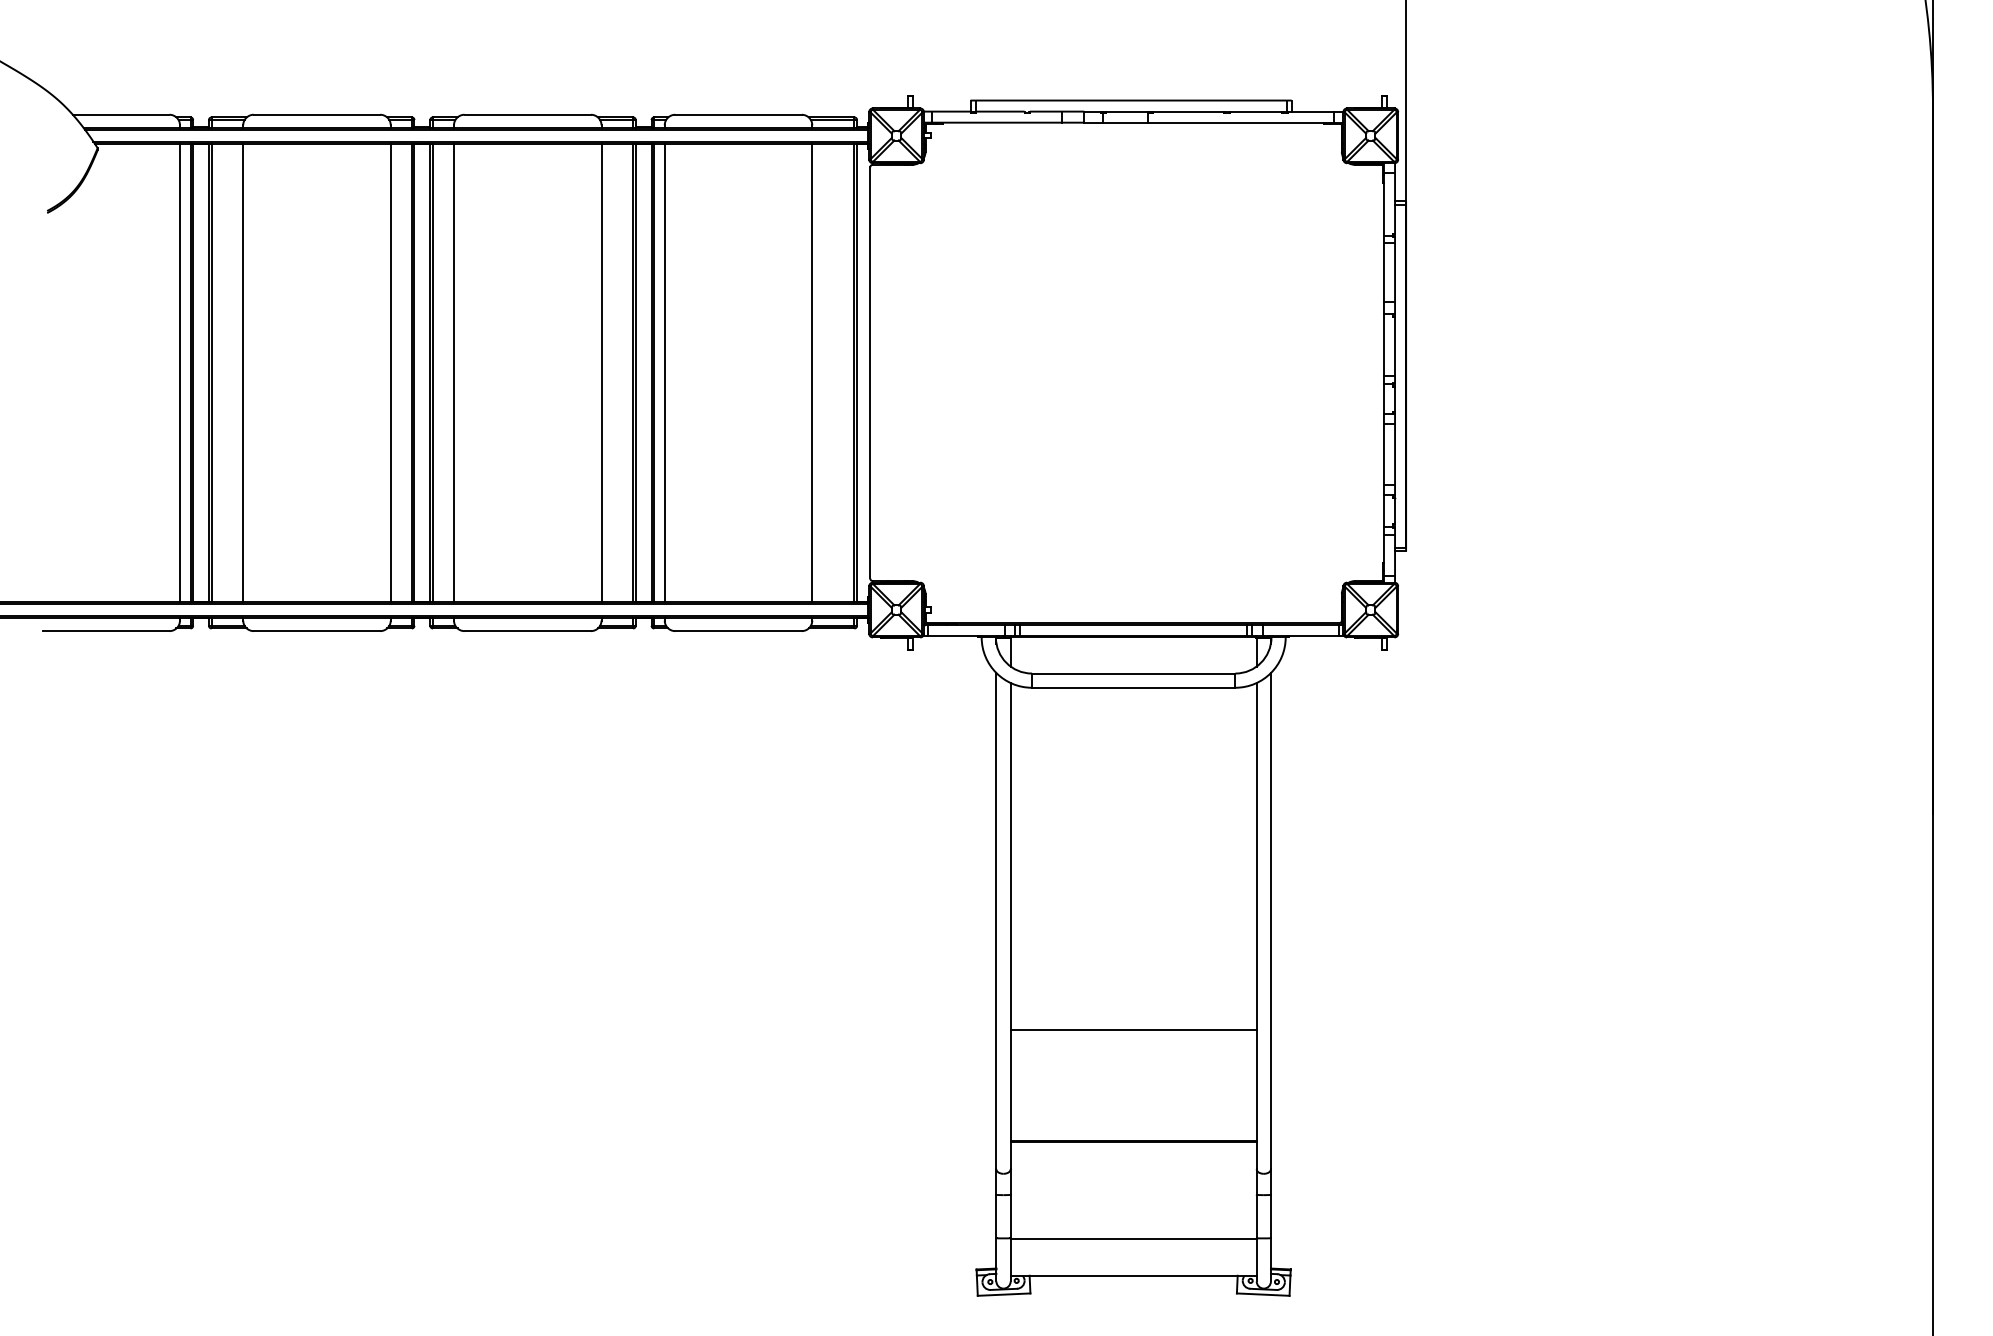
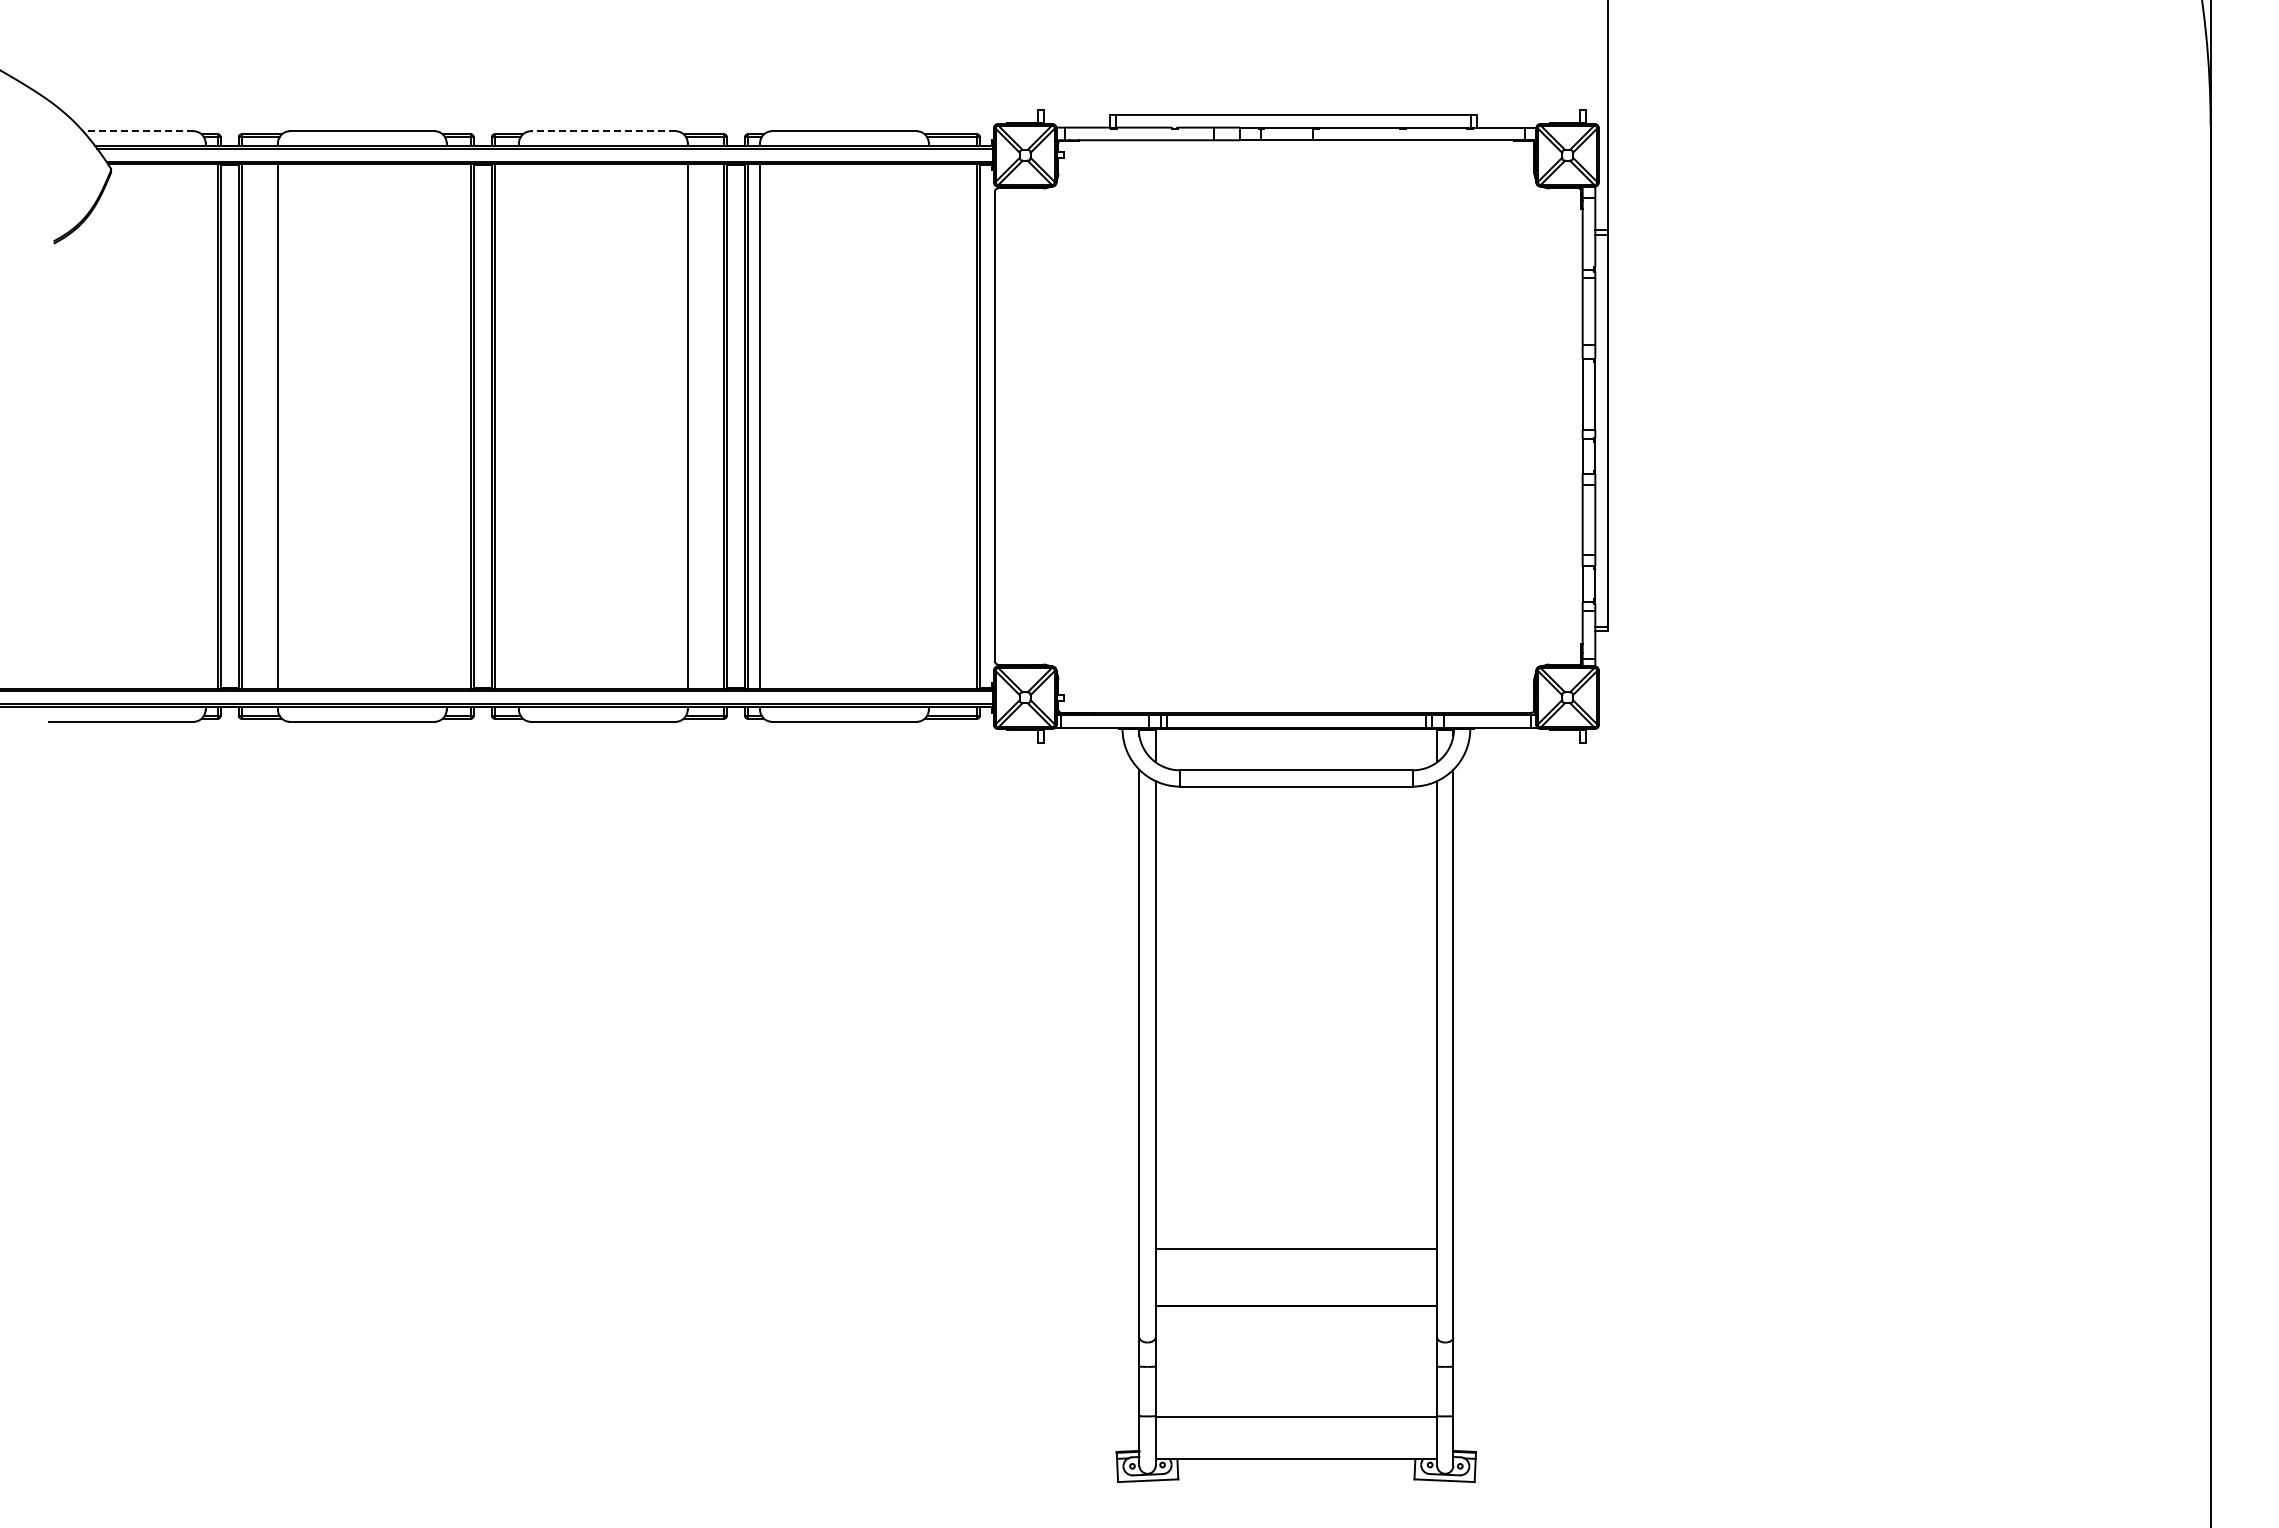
line: (120, 115) -> (137, 131), solid -> dashed
line: (527, 115) -> (602, 131), solid -> dashed
line: (179, 372) -> (205, 426), removed
line: (390, 372) -> (446, 426), removed
line: (454, 372) -> (519, 426), removed
line: (812, 372) -> (928, 426), removed
line: (1133, 1030) -> (1296, 1249), moved

